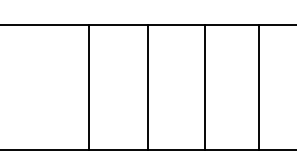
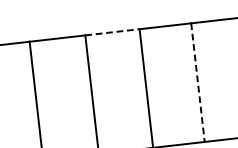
line: (176, 25) -> (112, 32), solid -> dashed
line: (259, 87) -> (198, 82), solid -> dashed

